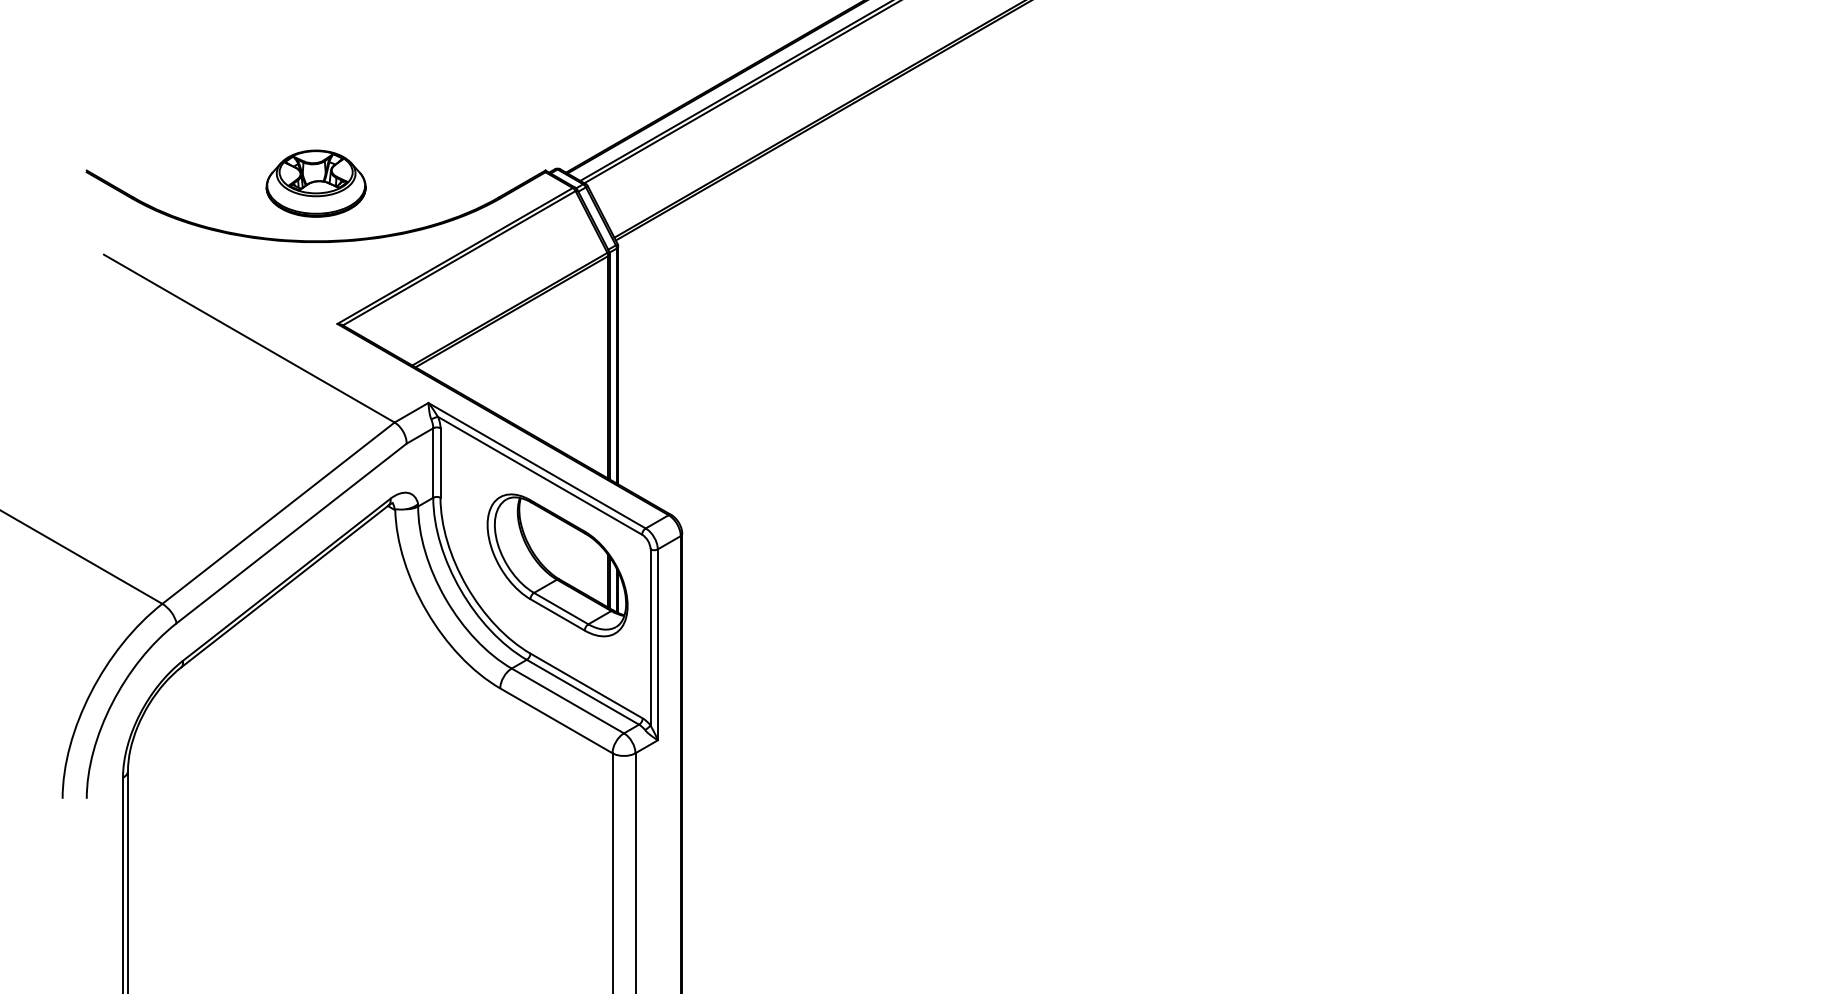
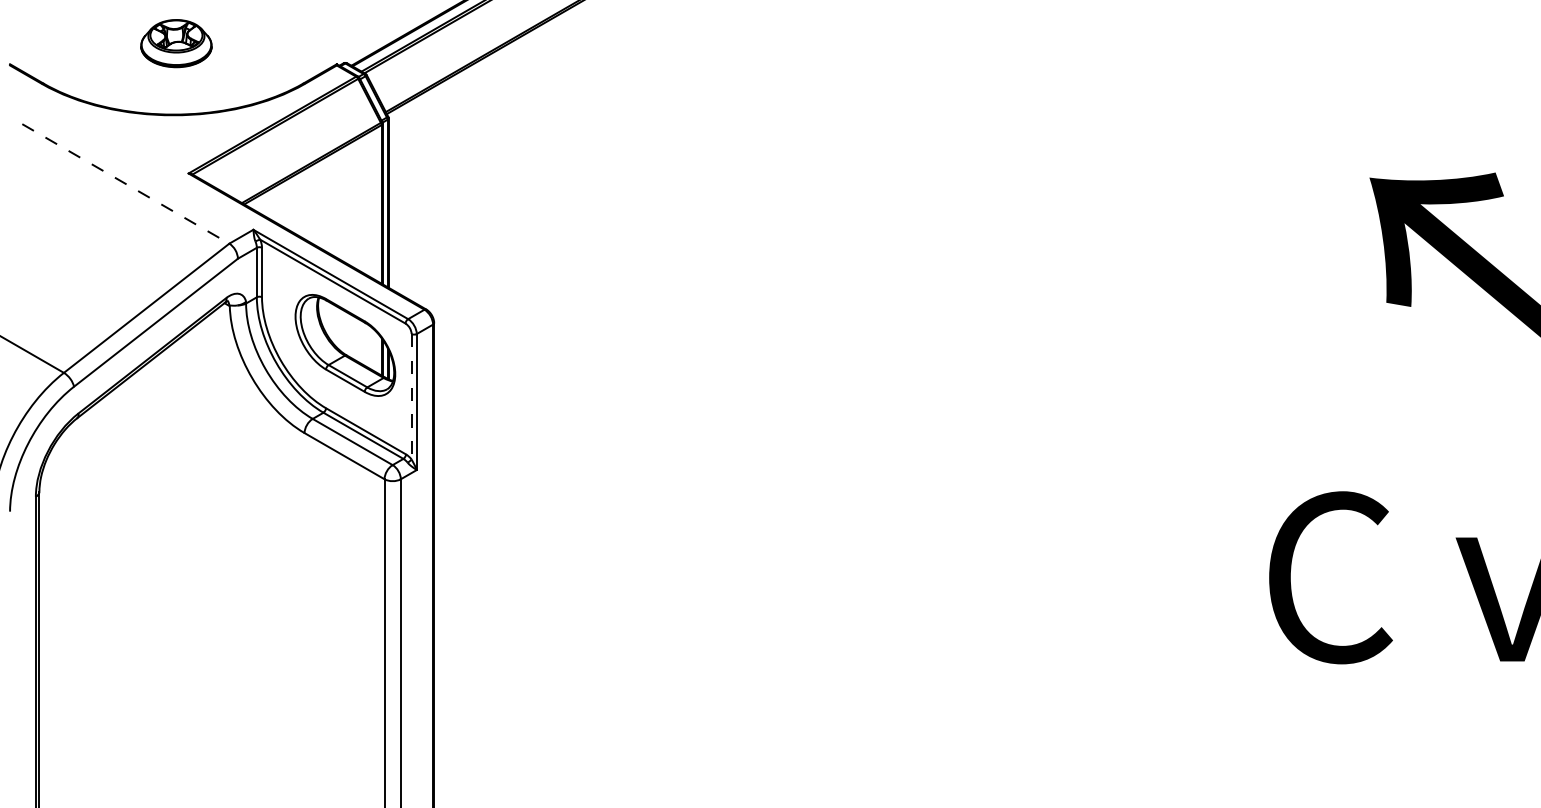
part: (316, 183) -> (176, 43), moved
line: (248, 337) -> (125, 183), solid -> dashed
line: (650, 637) -> (411, 396), solid -> dashed

